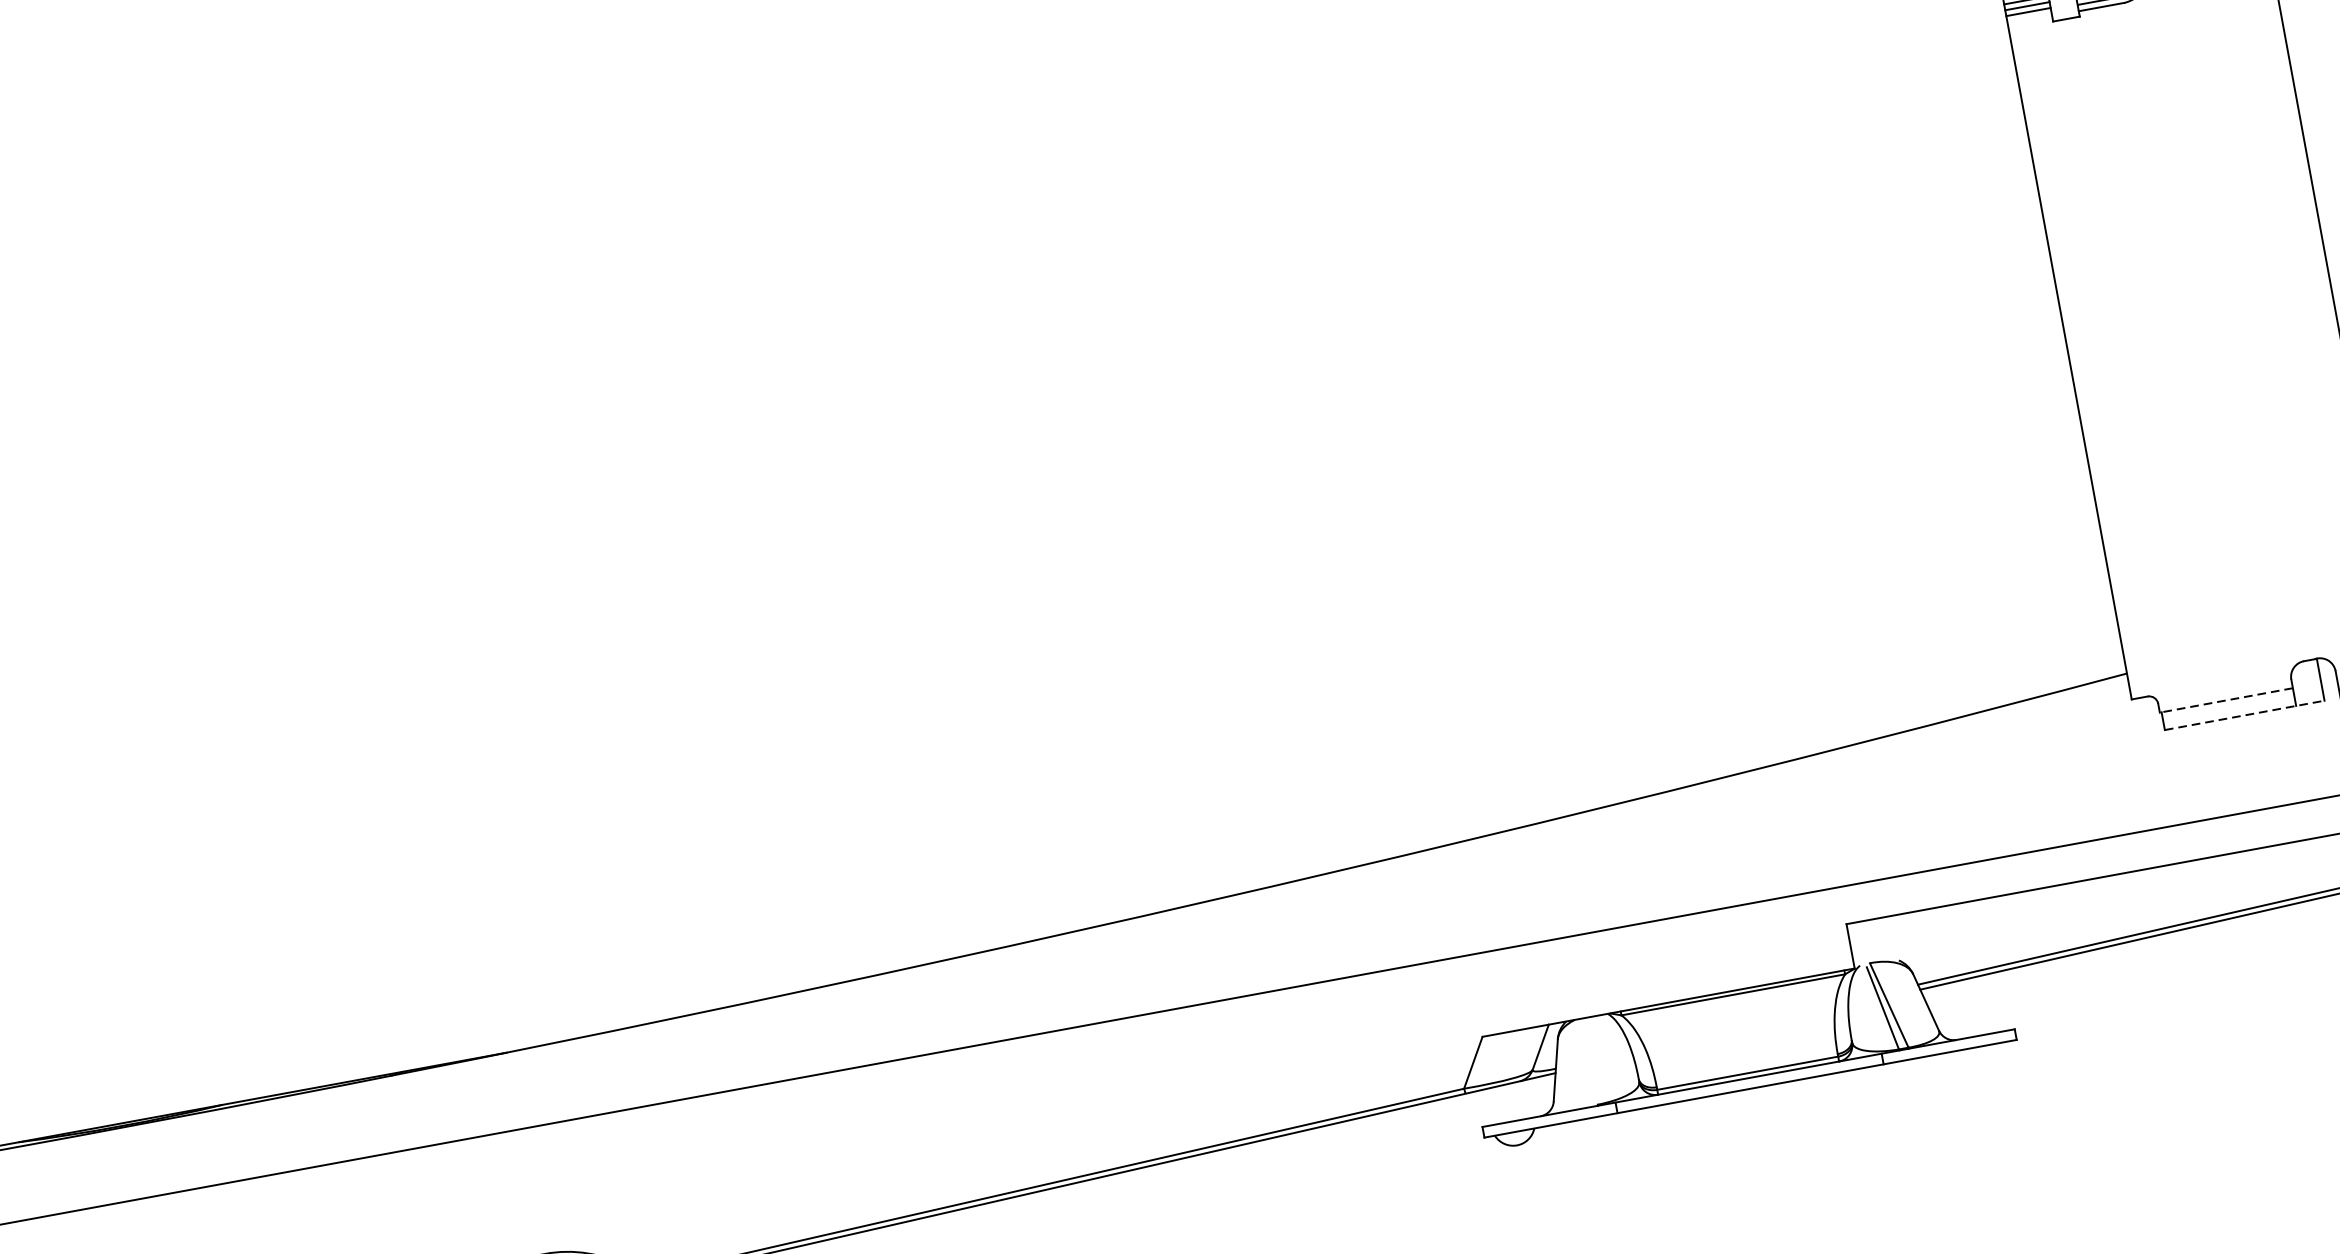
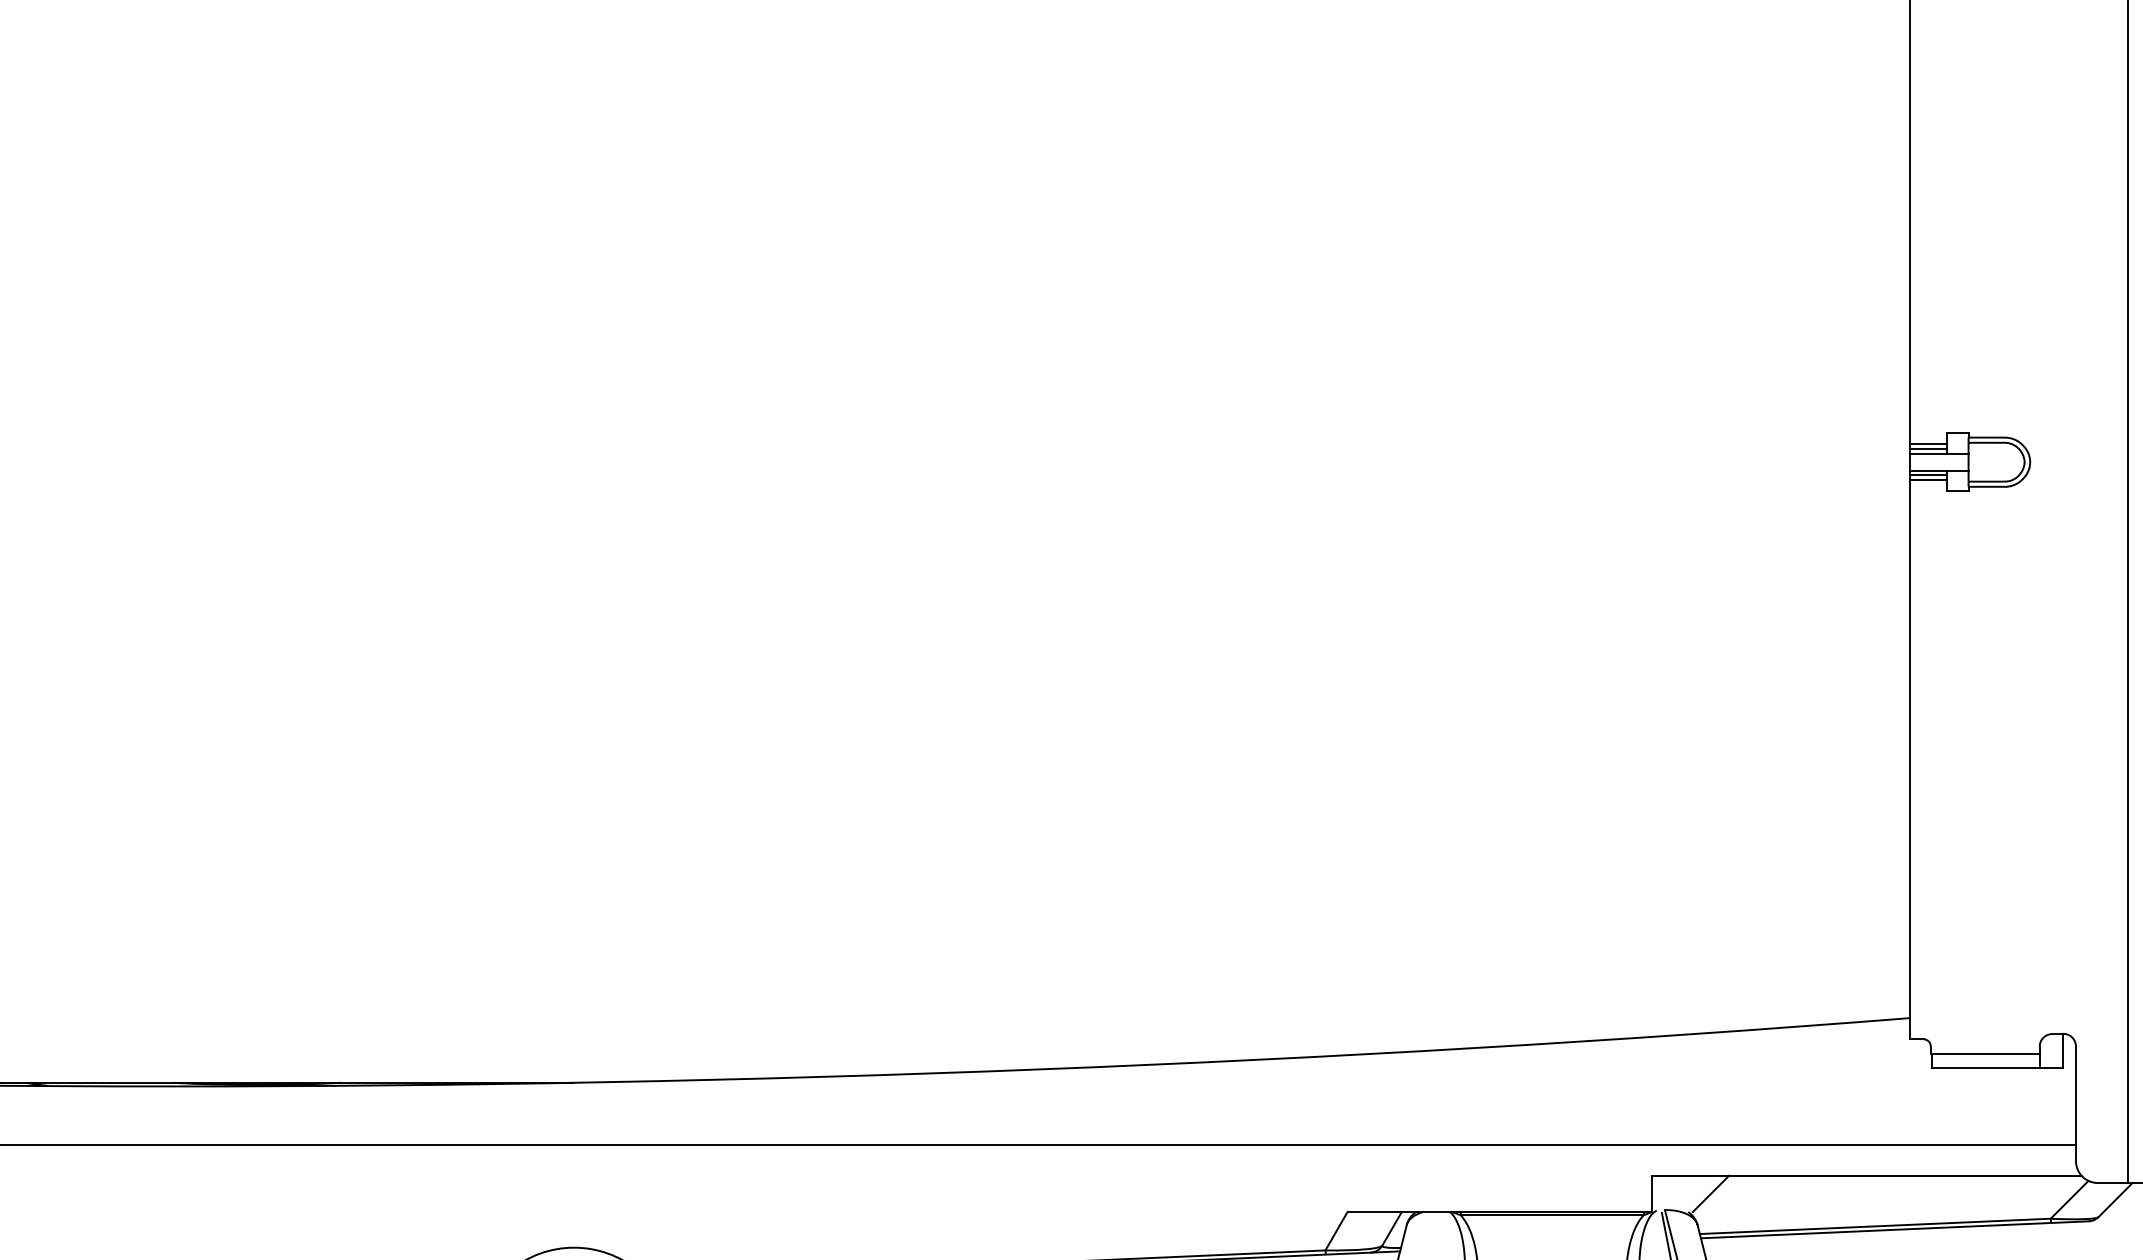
line: (2225, 700) -> (1984, 1053), dashed -> solid
line: (2245, 715) -> (1998, 1068), dashed -> solid
line: (1921, 932) -> (1710, 1193), added

